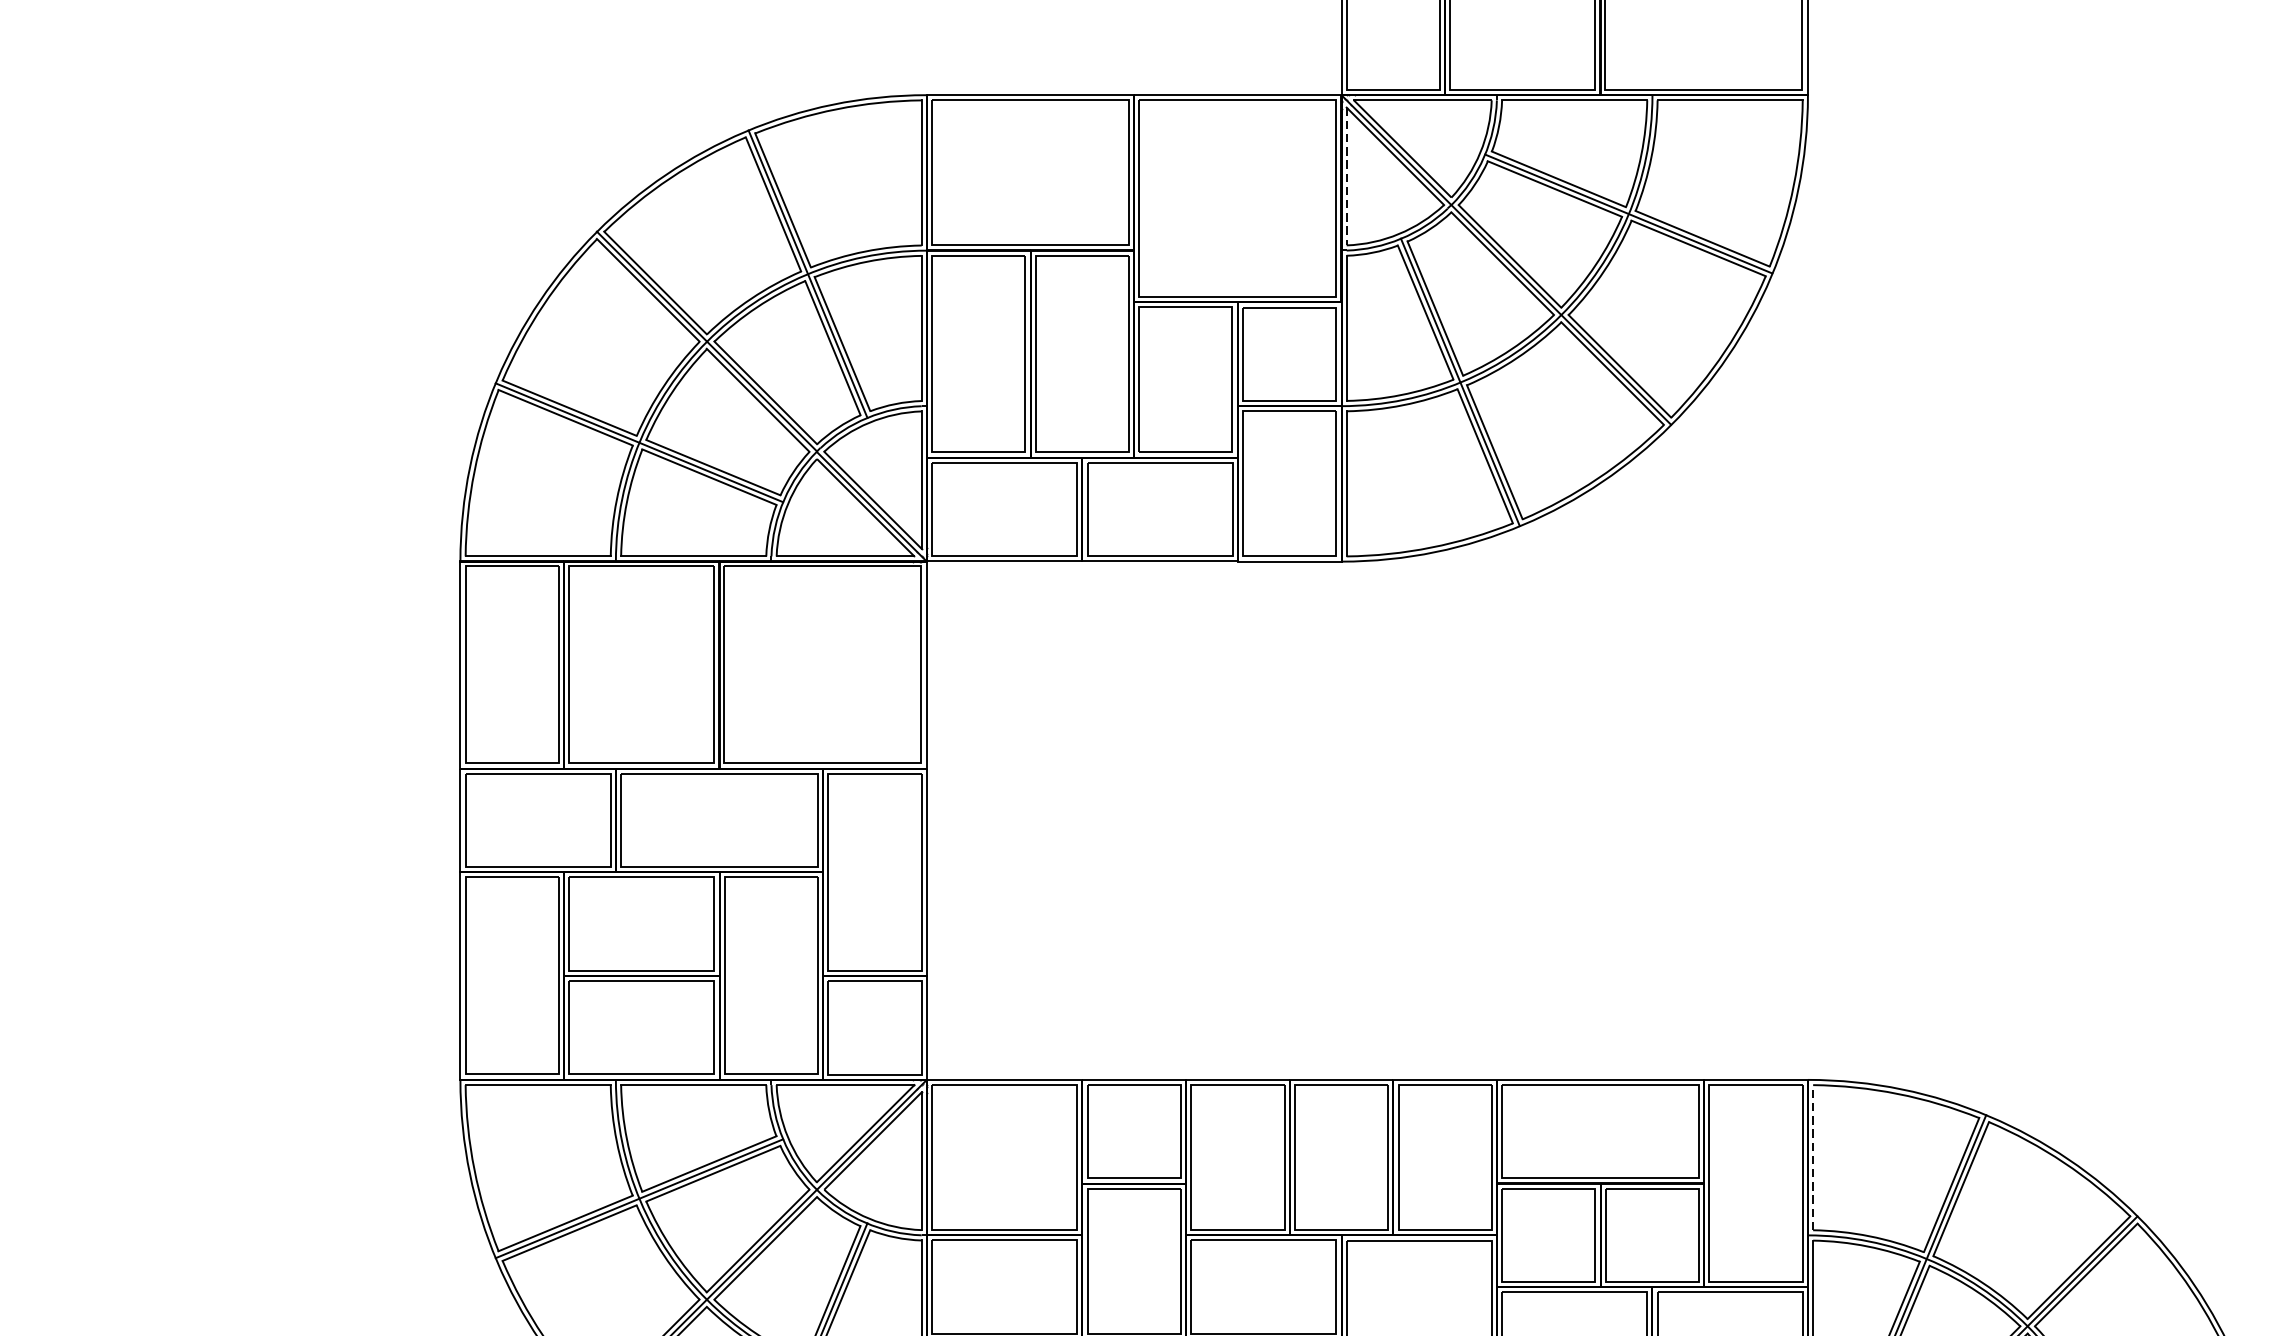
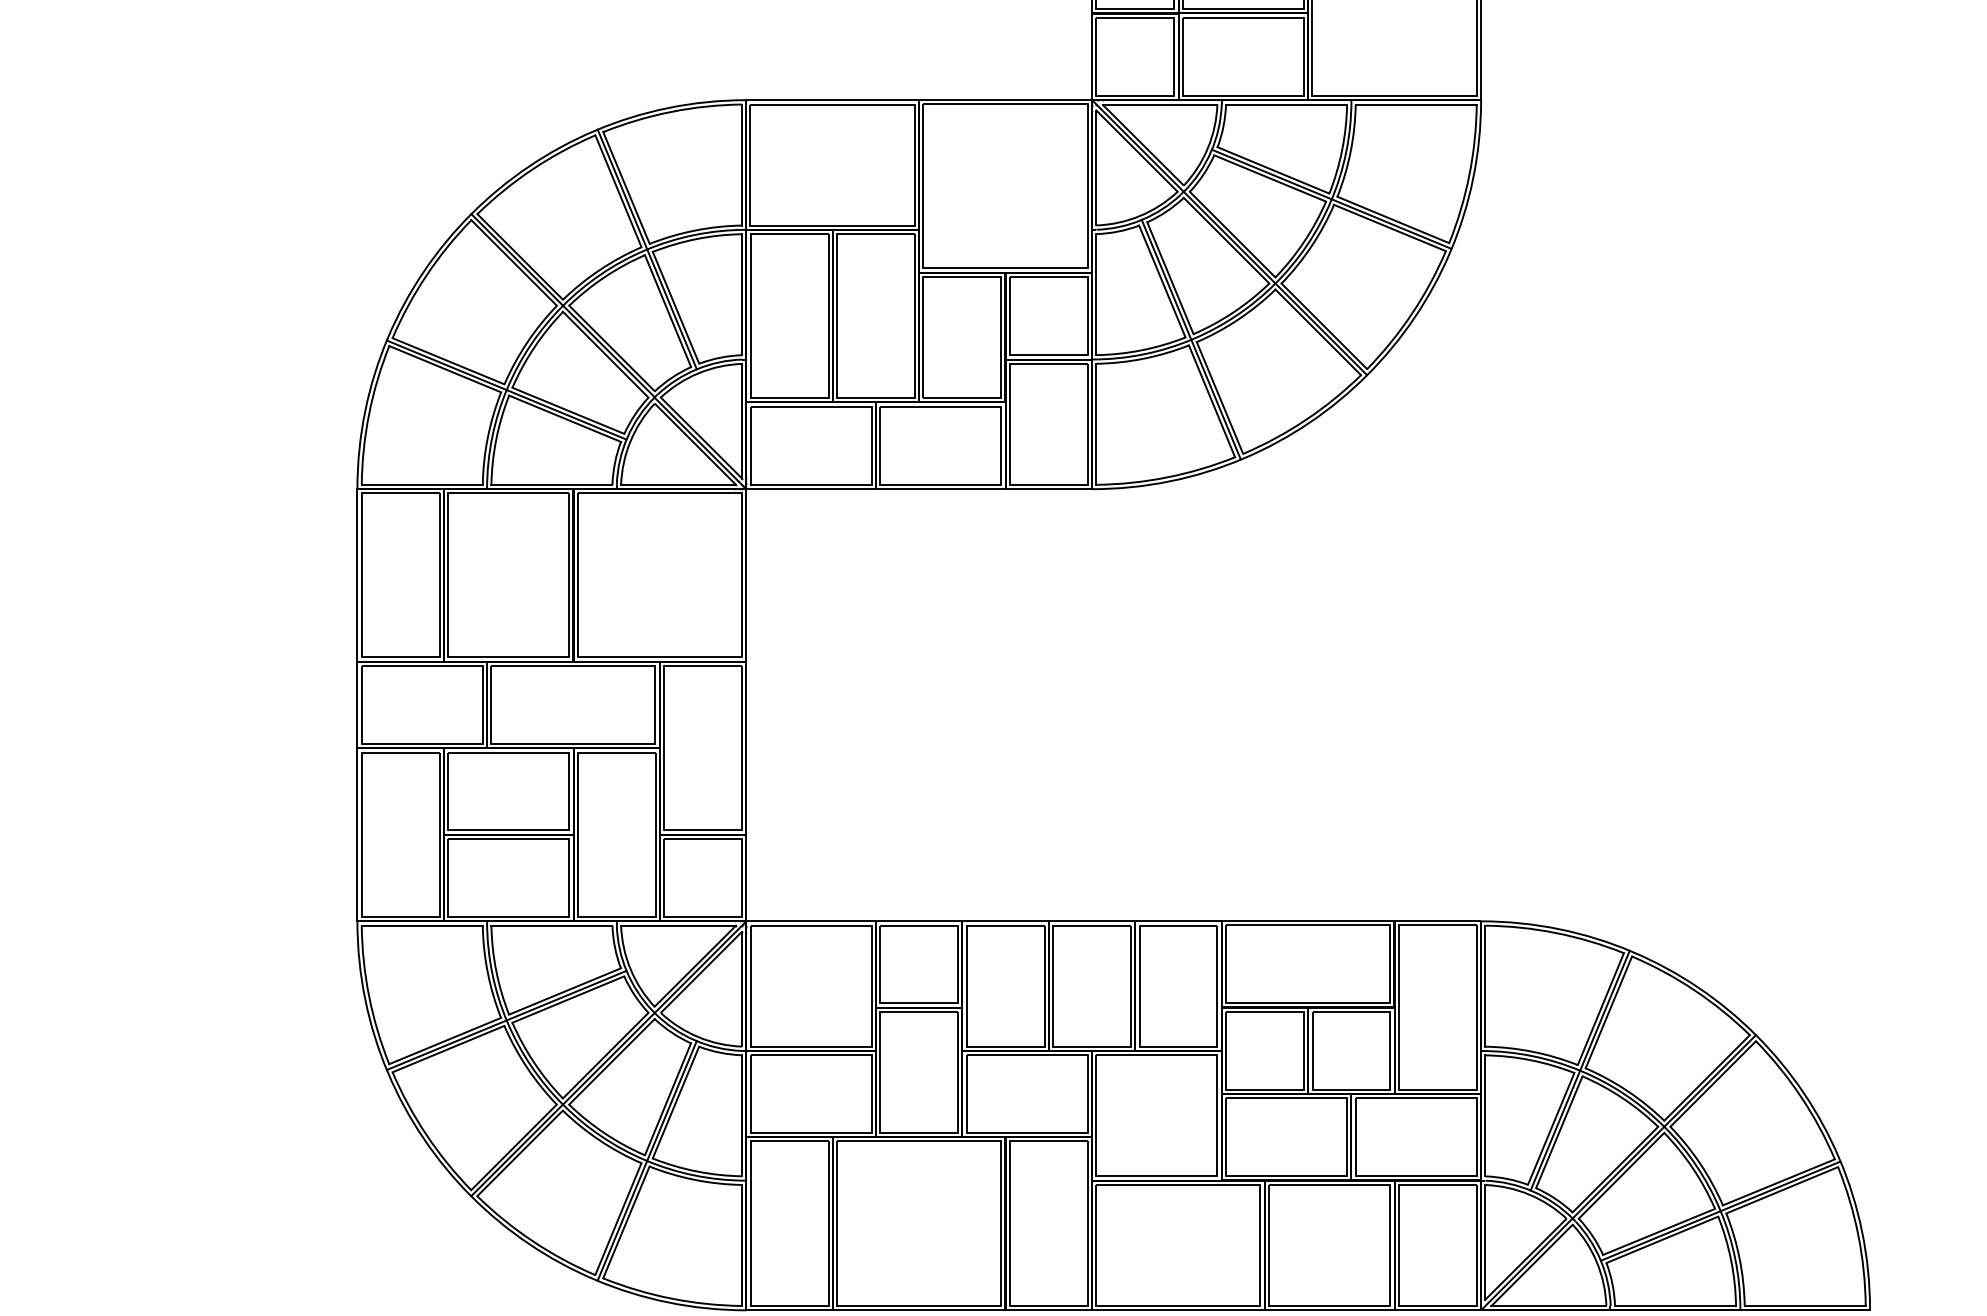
line: (1346, 177) -> (1096, 168), dashed -> solid
line: (1813, 1158) -> (1485, 986), dashed -> solid

